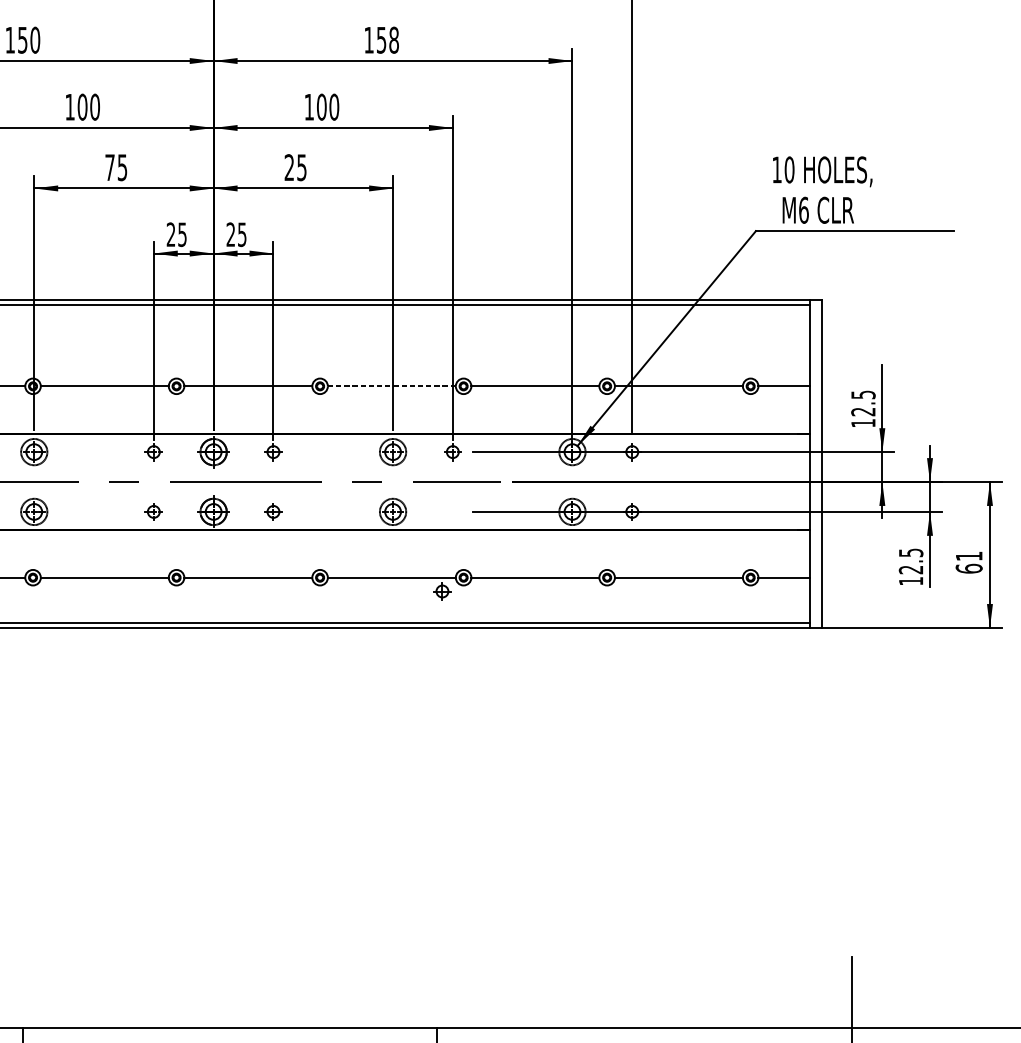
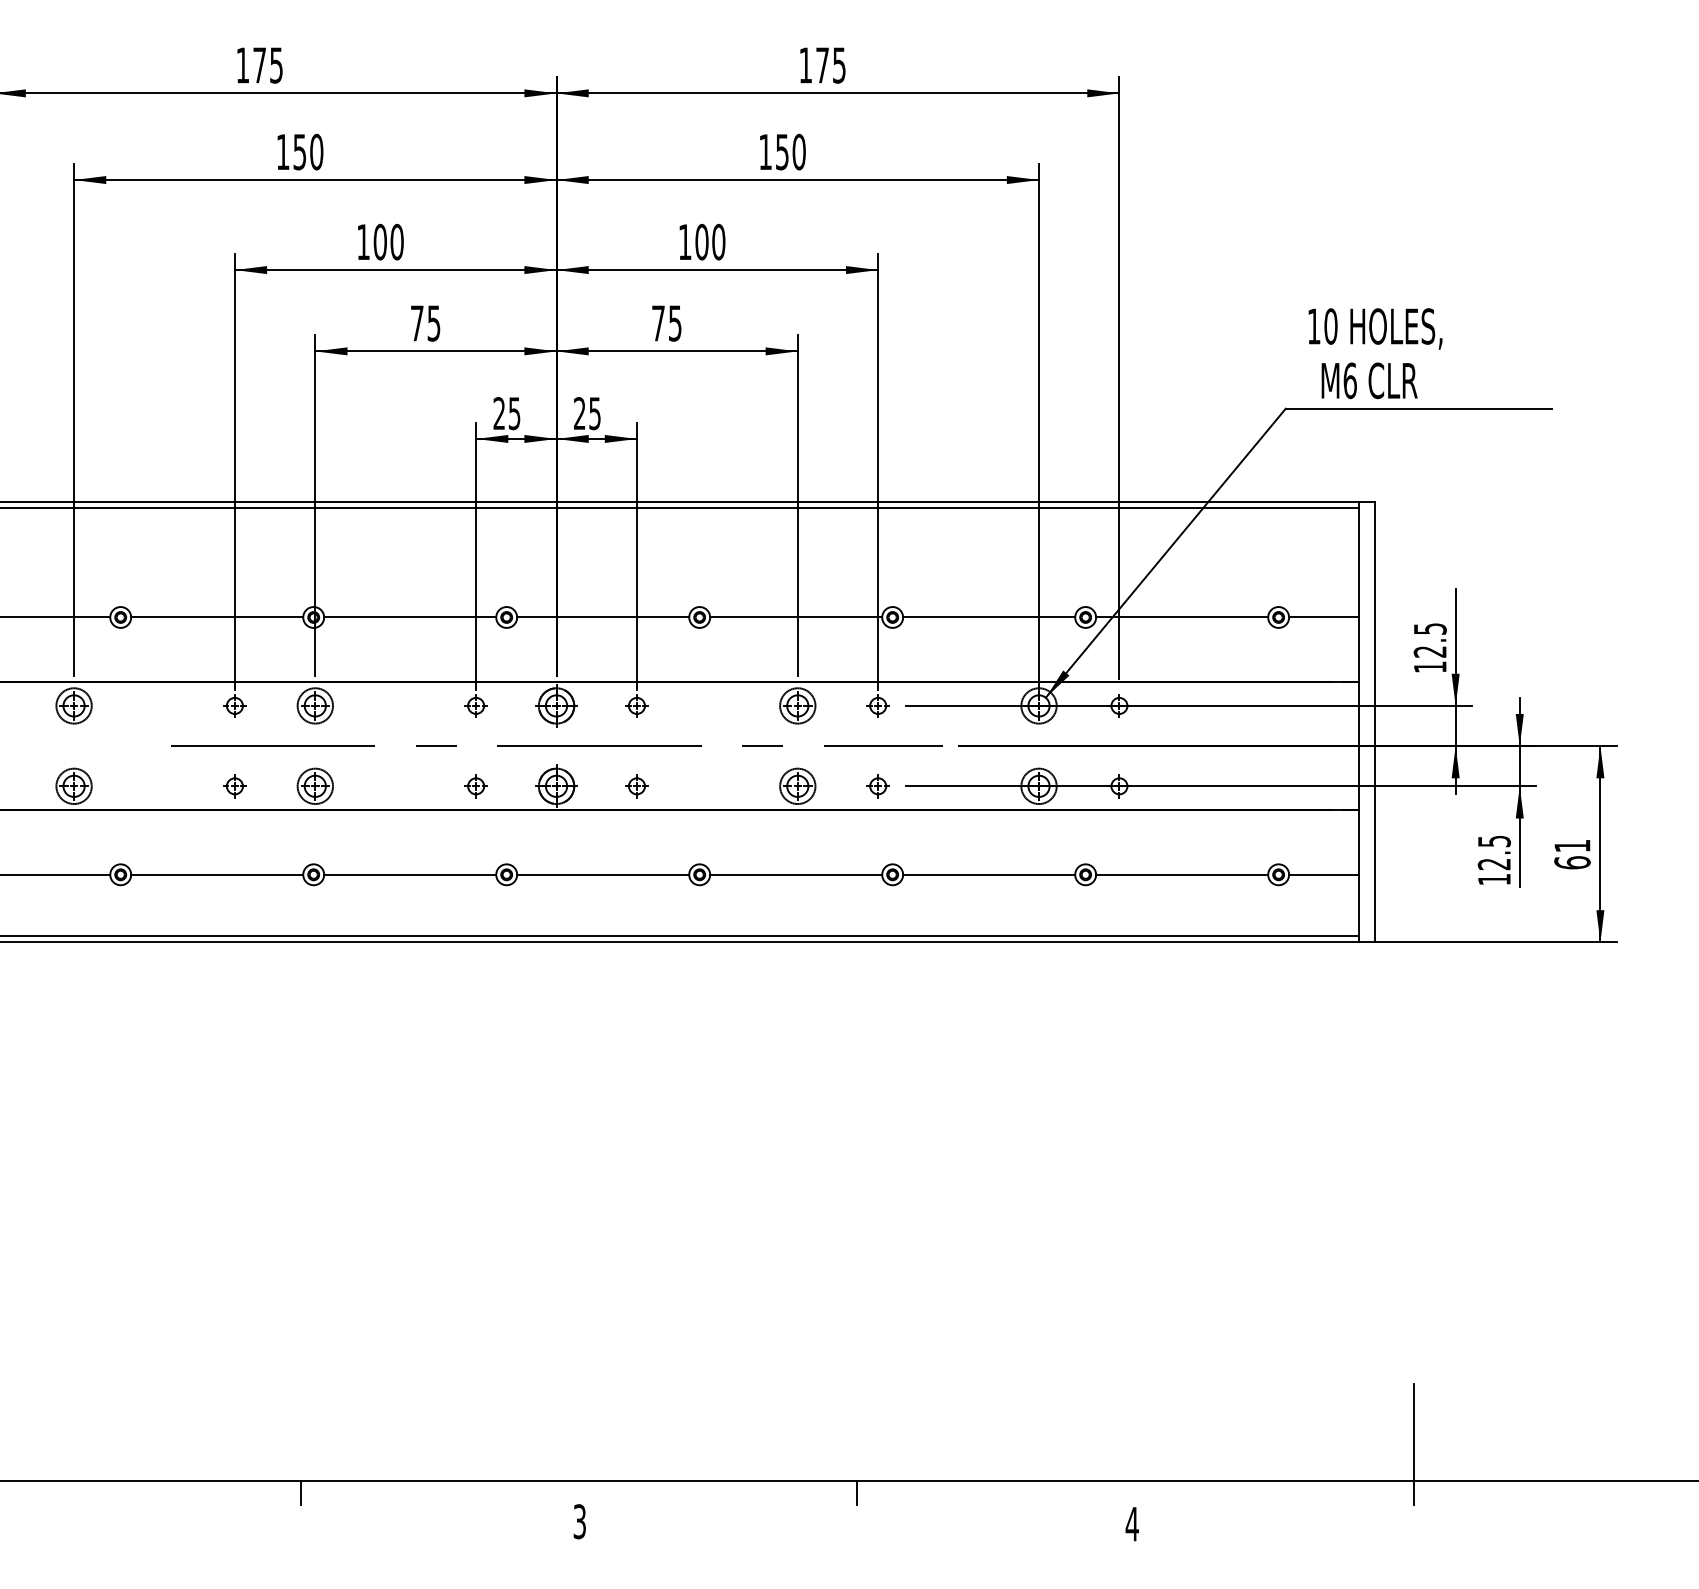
text: (393, 40) -> (798, 152), 158 -> 150
text: (289, 167) -> (658, 323), 25 -> 75
line: (391, 386) -> (795, 617), dashed -> solid
part: (441, 591) -> (877, 786), moved

